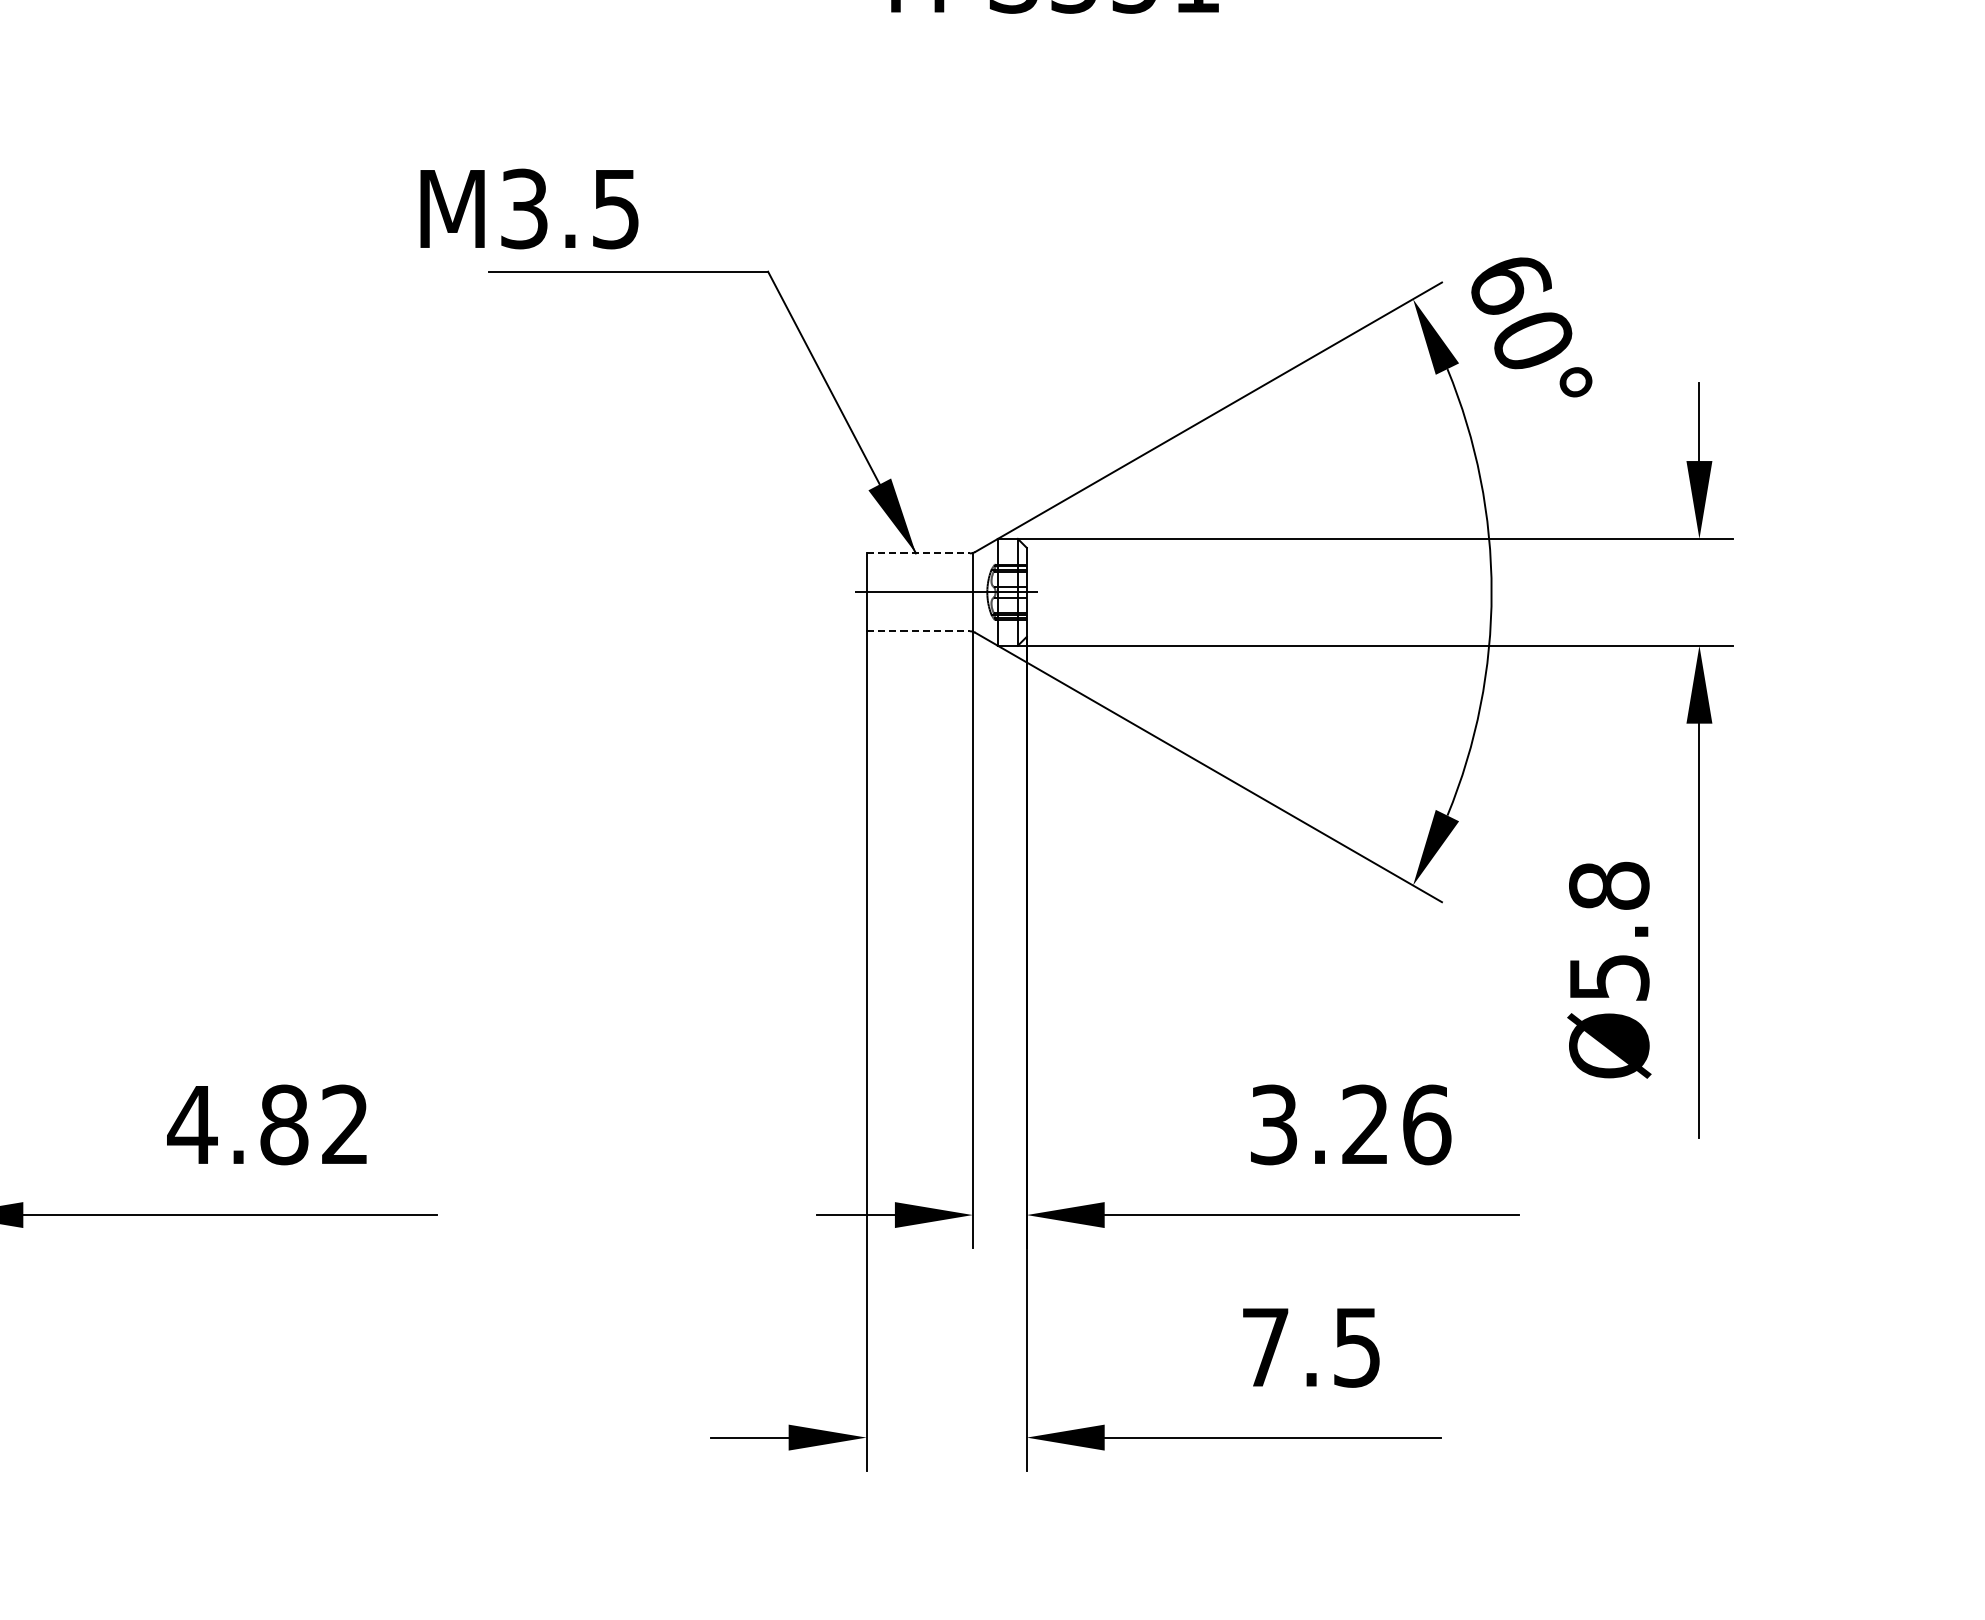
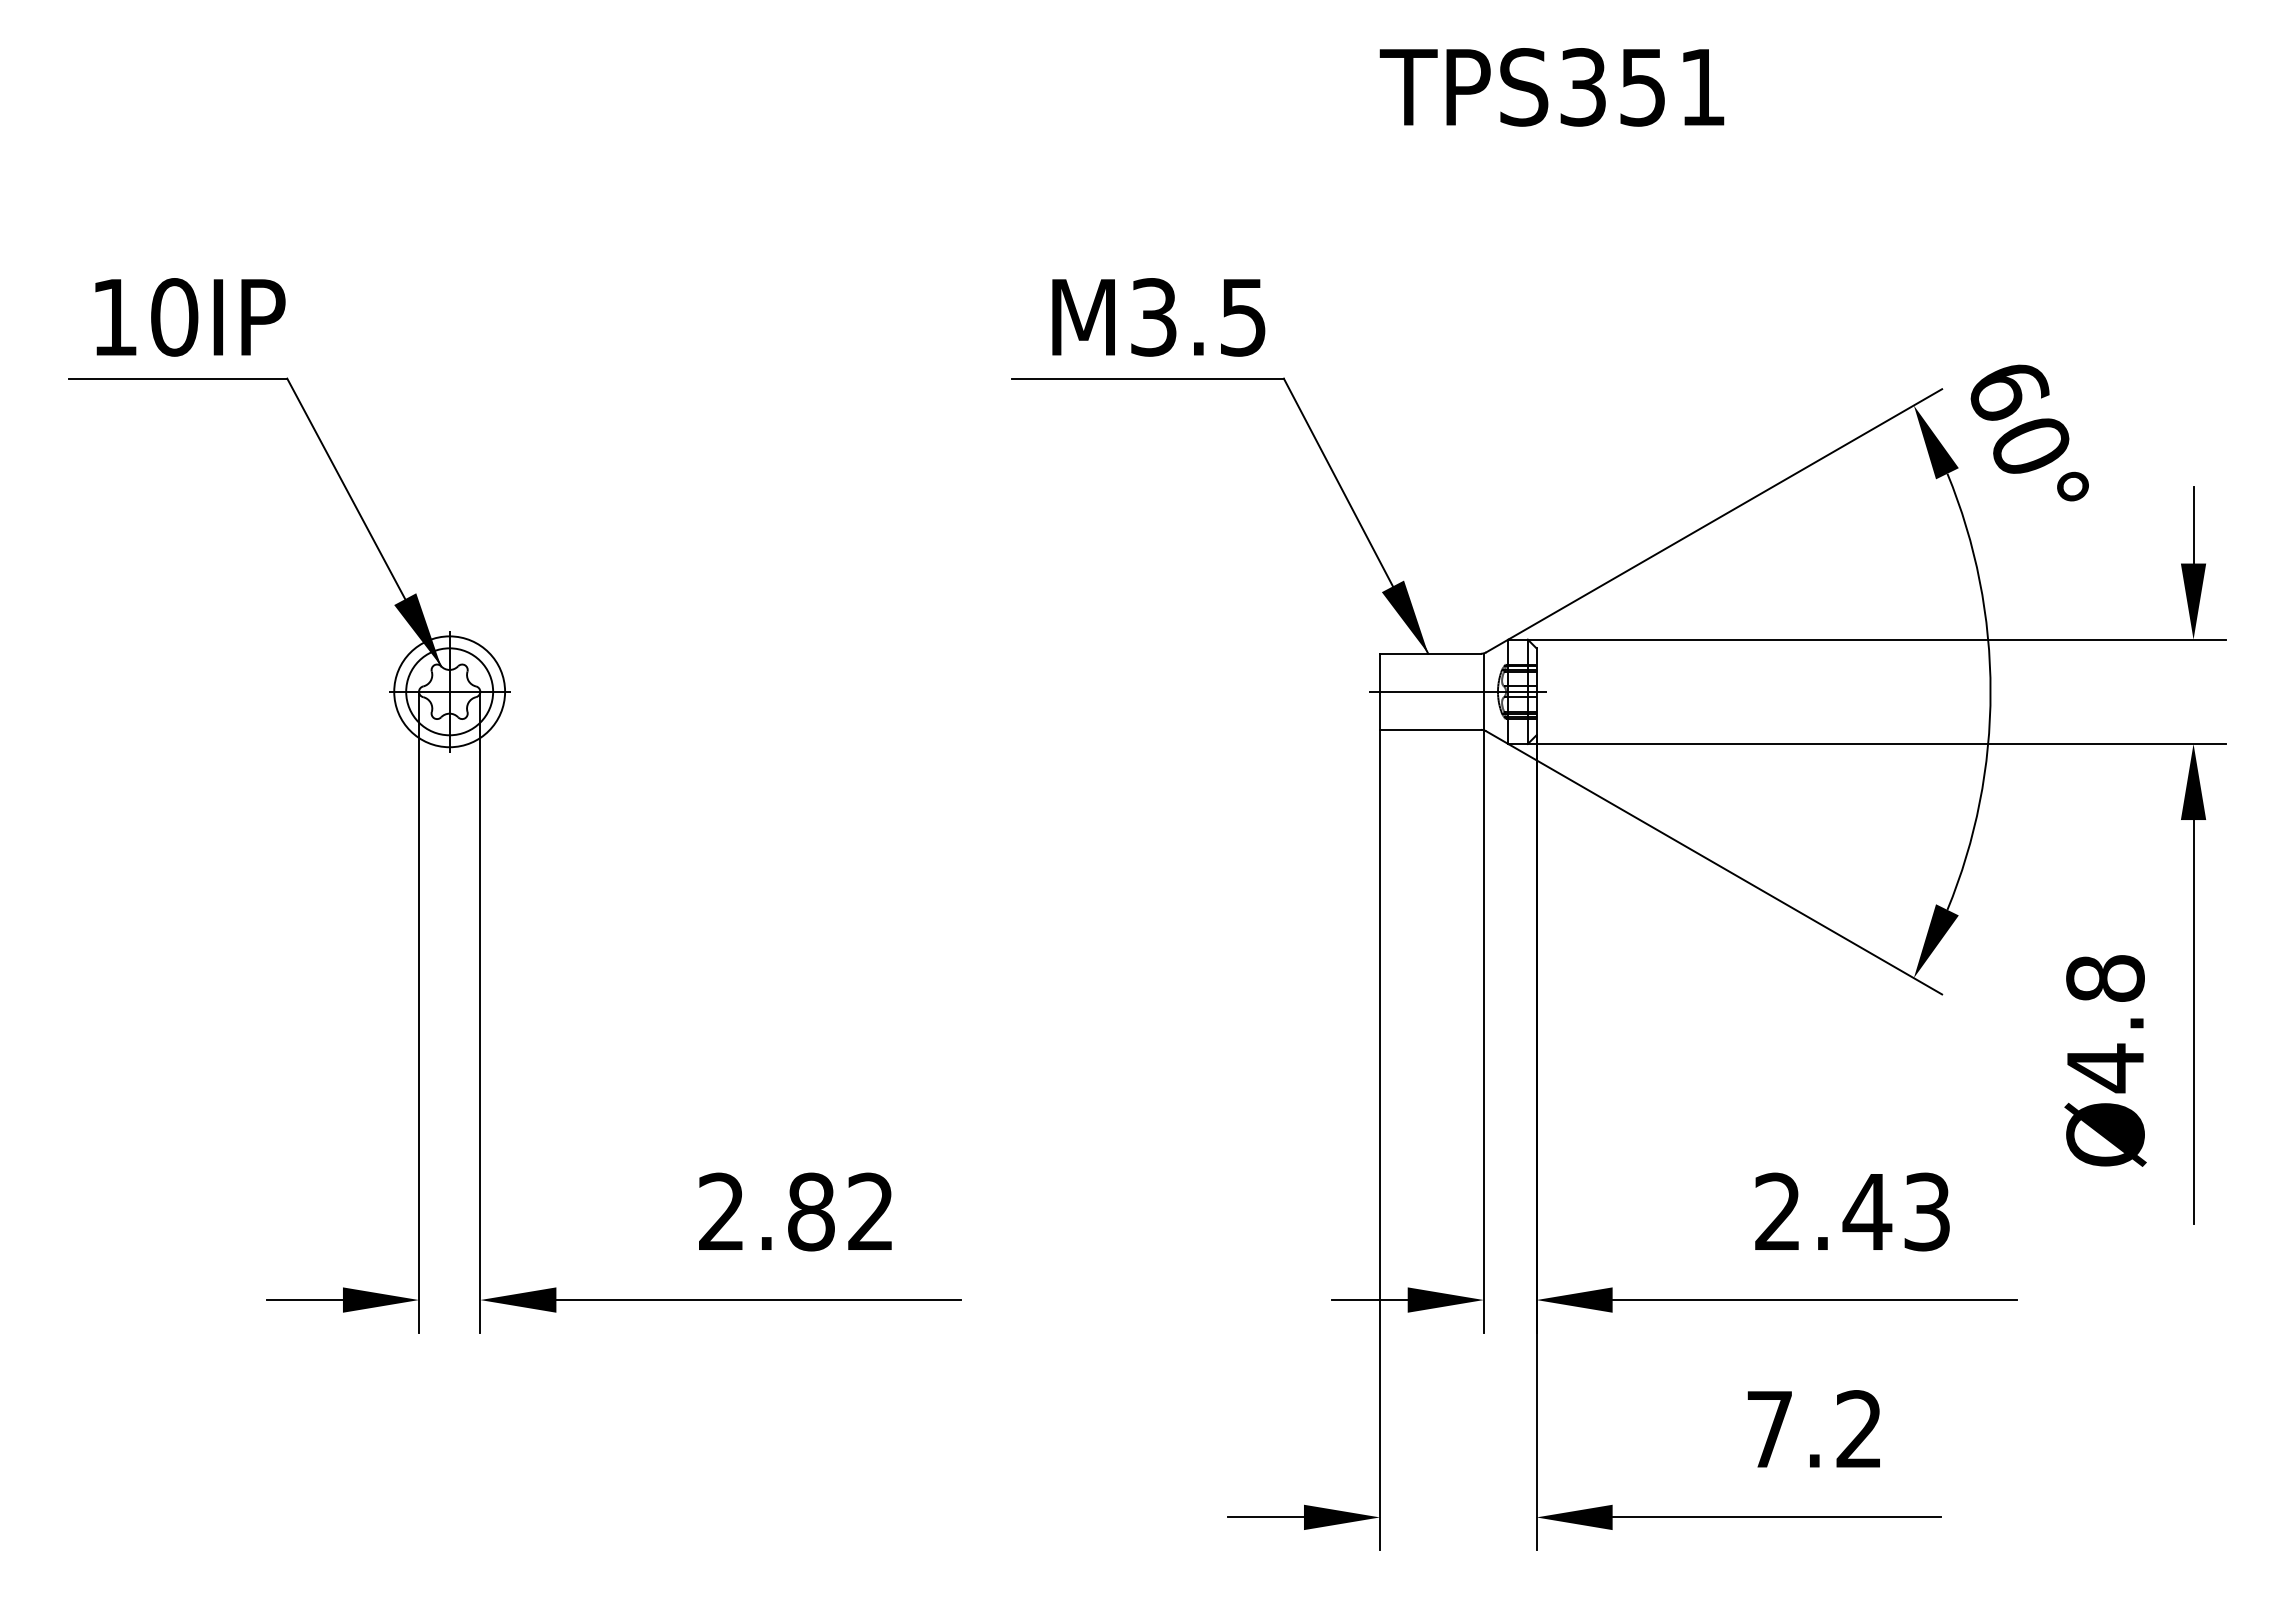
text: (529, 209) -> (1158, 317), moved
line: (918, 553) -> (1430, 653), dashed -> solid
line: (918, 630) -> (1430, 729), dashed -> solid
text: (1609, 977) -> (2105, 1068), Ø5.8 -> Ø4.8
text: (192, 1123) -> (721, 1210), 4.82 -> 2.82
text: (1351, 1124) -> (1853, 1211), 3.26 -> 2.43
text: (1356, 1347) -> (1858, 1429), 7.5 -> 7.2

